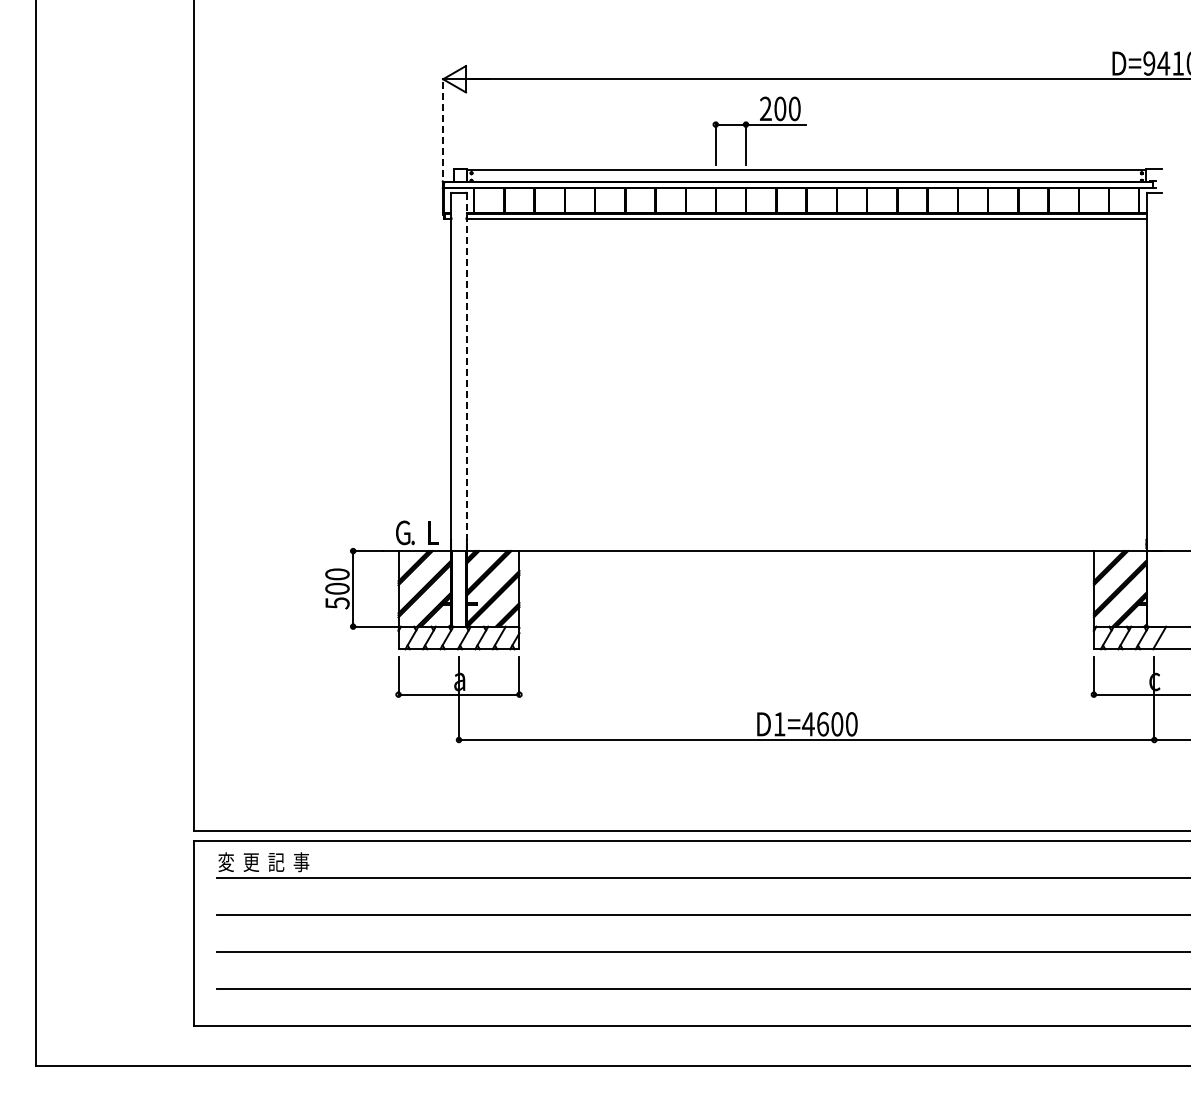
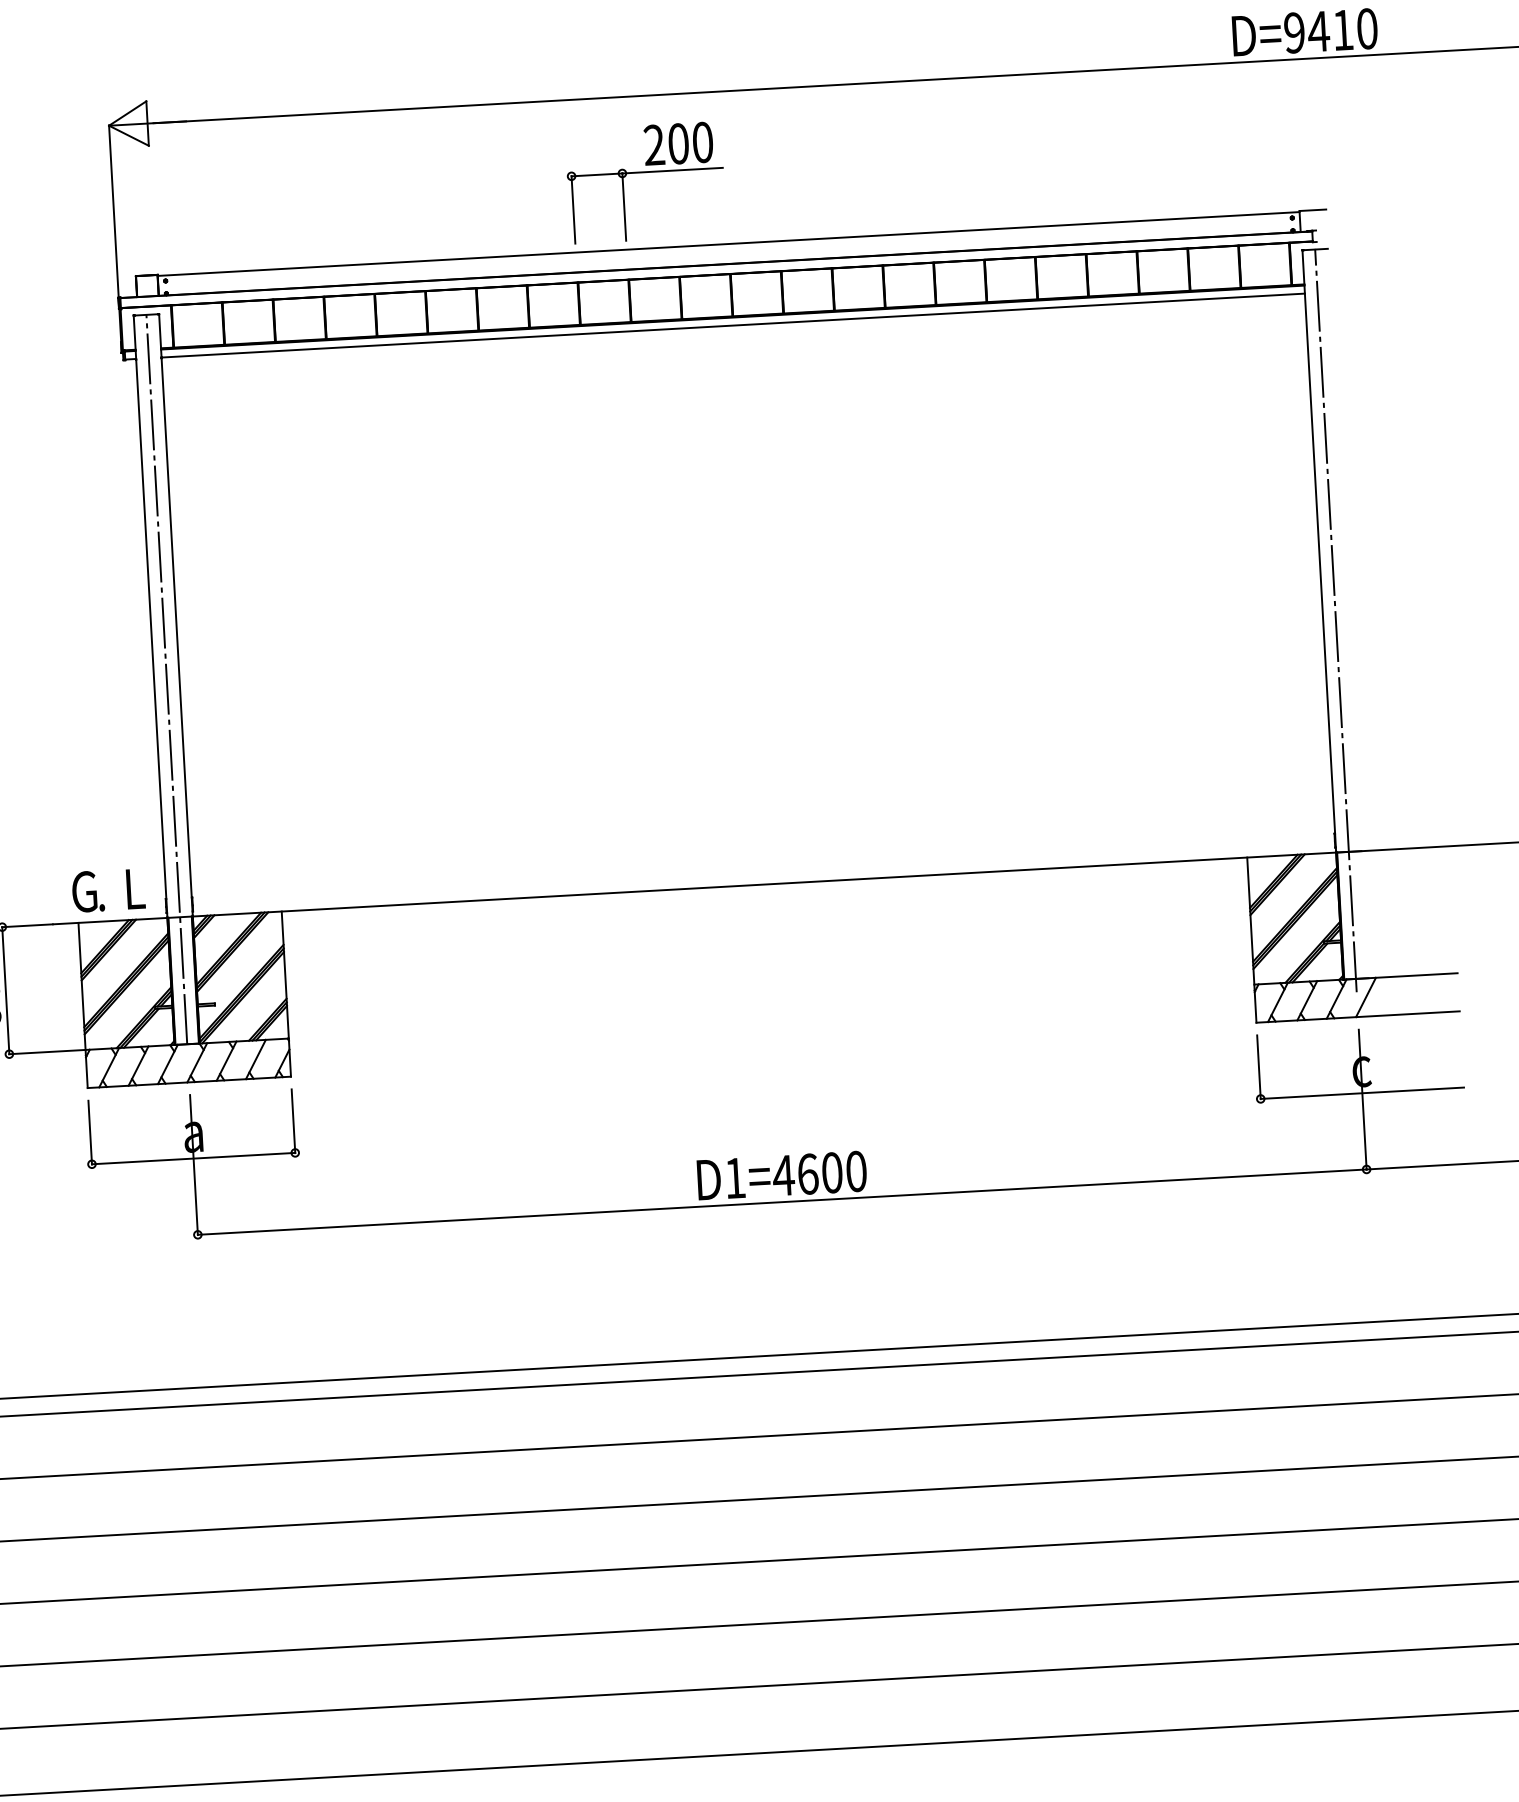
line: (443, 133) -> (114, 216), dashed -> solid
line: (466, 371) -> (175, 614), dashed -> solid
line: (459, 409) -> (167, 679), added
line: (1154, 413) -> (1336, 620), added

